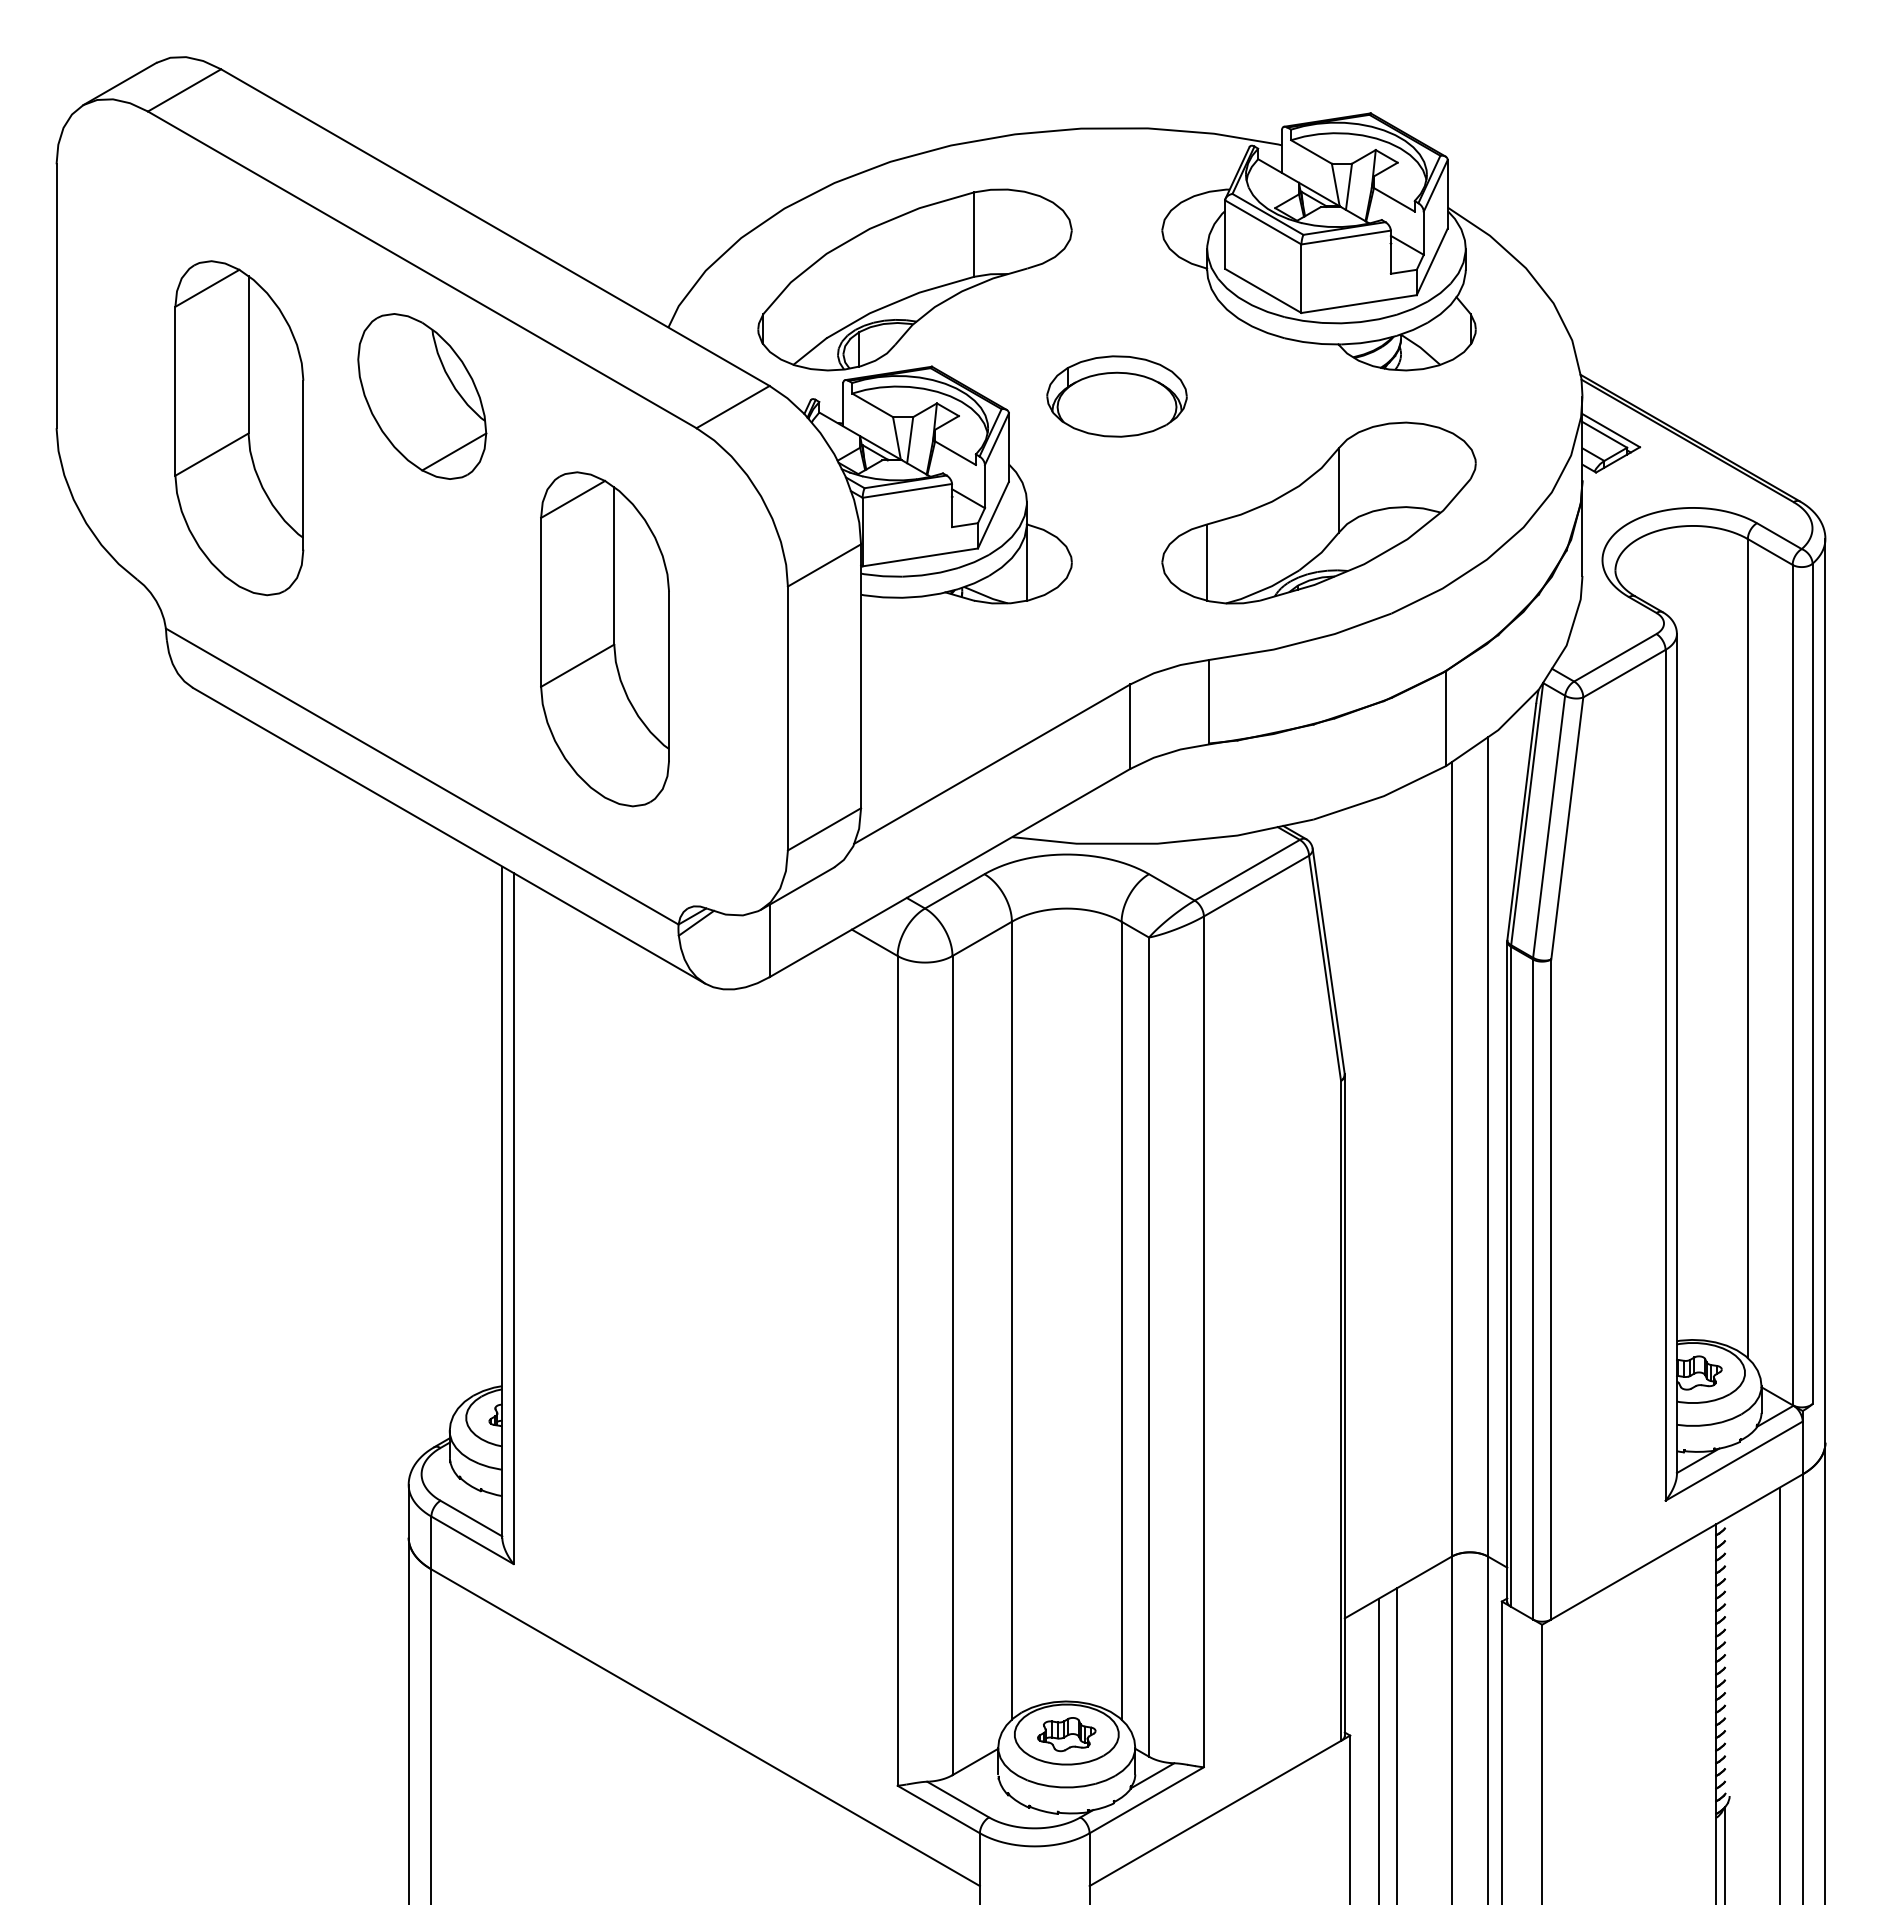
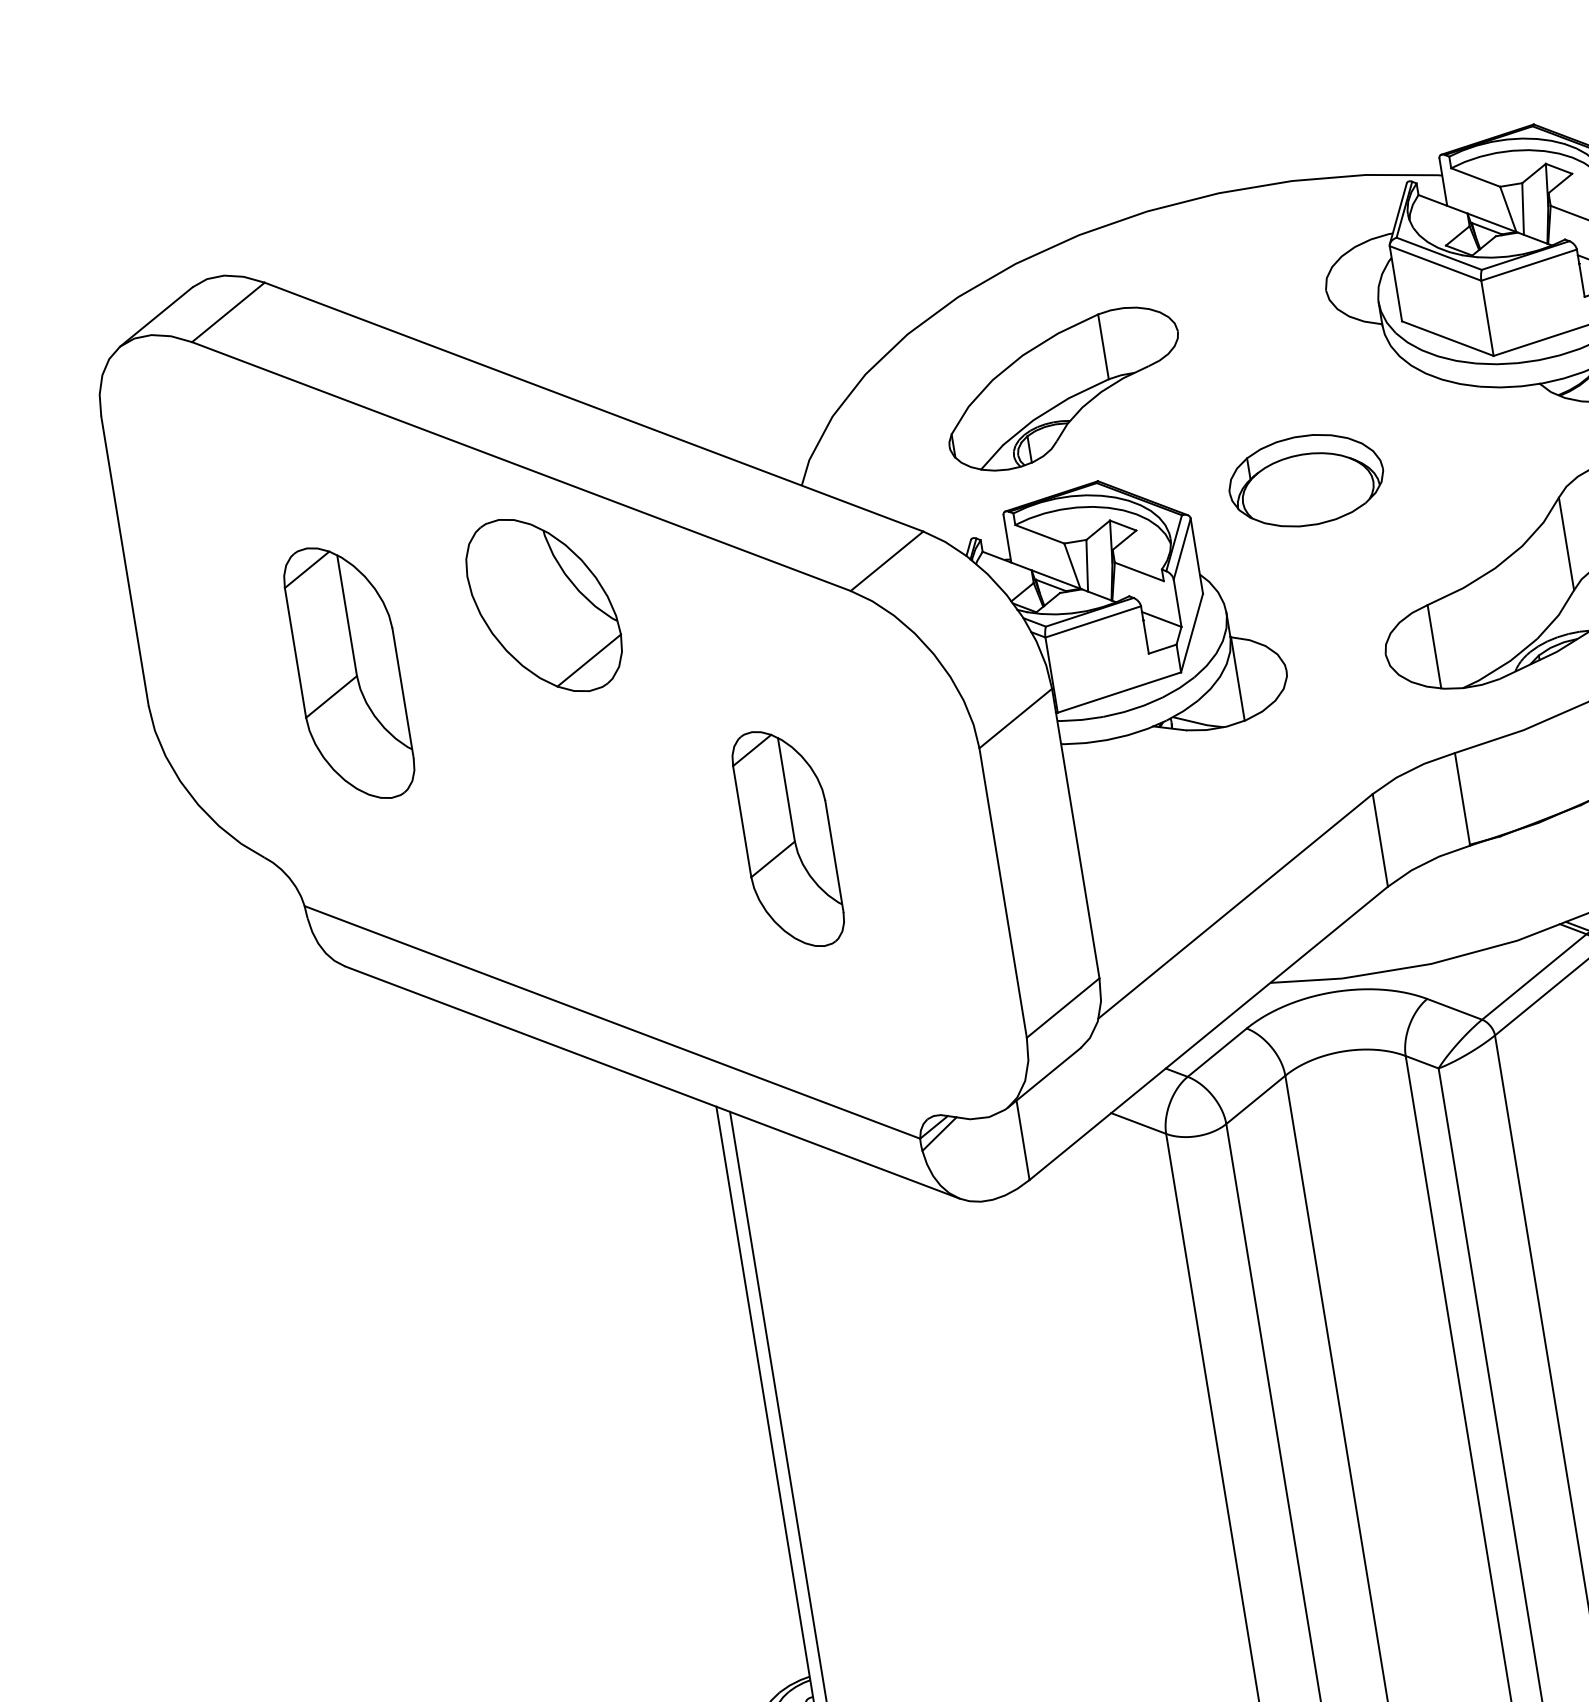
part: (914, 279) -> (1063, 388), size x0.7
part: (239, 428) -> (349, 673), size x0.7
part: (604, 639) -> (787, 839), size x0.6

